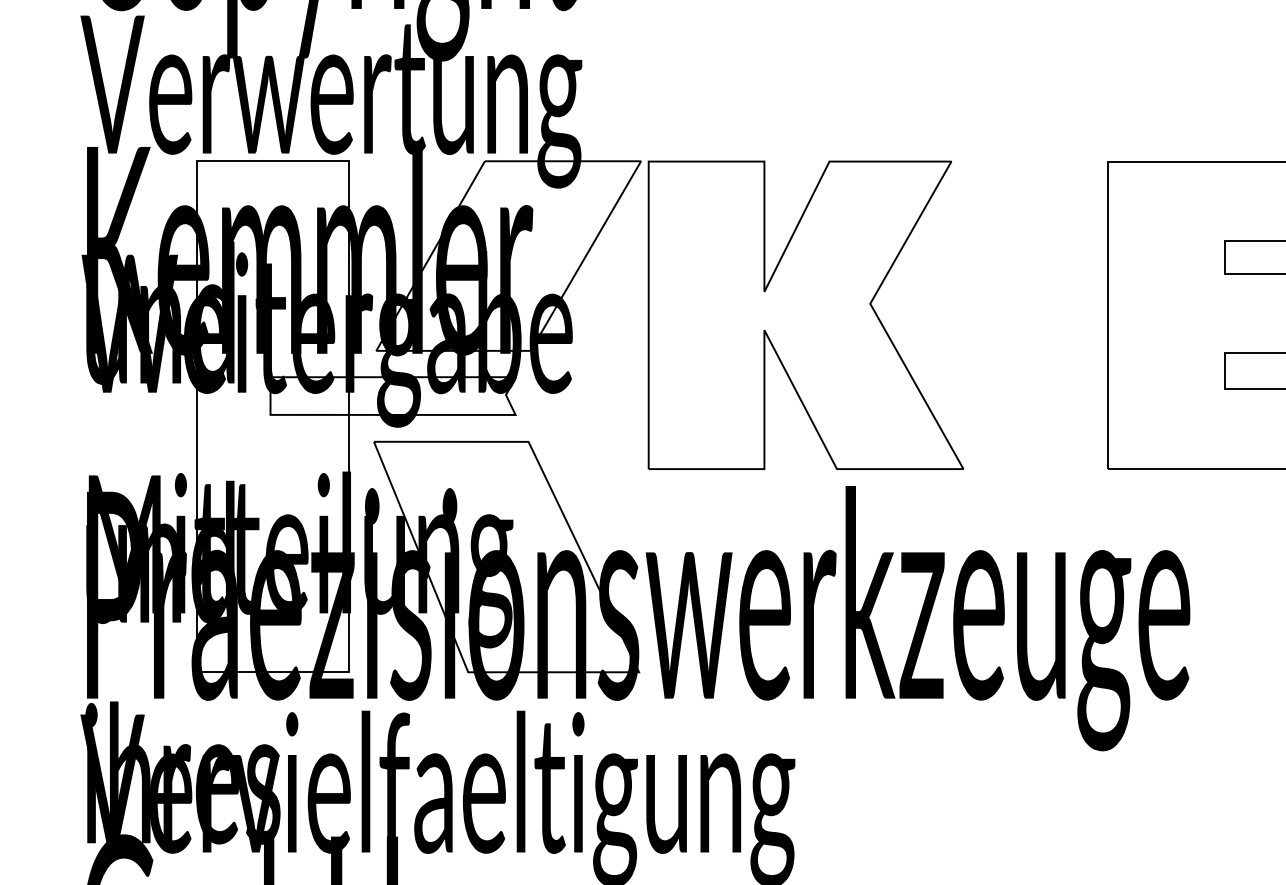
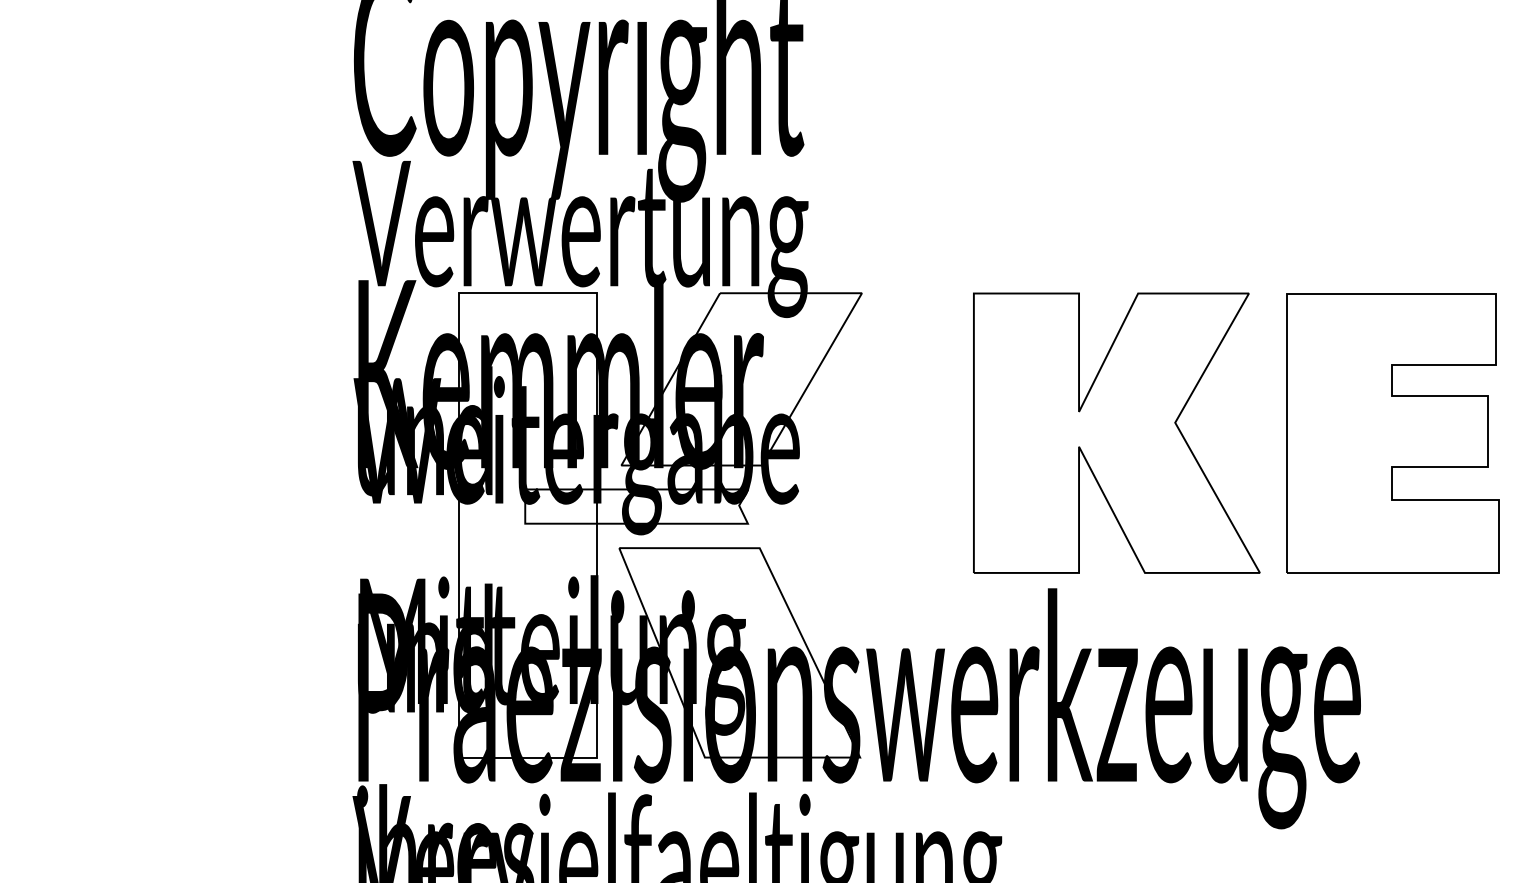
part: (805, 314) -> (1116, 432), moved

